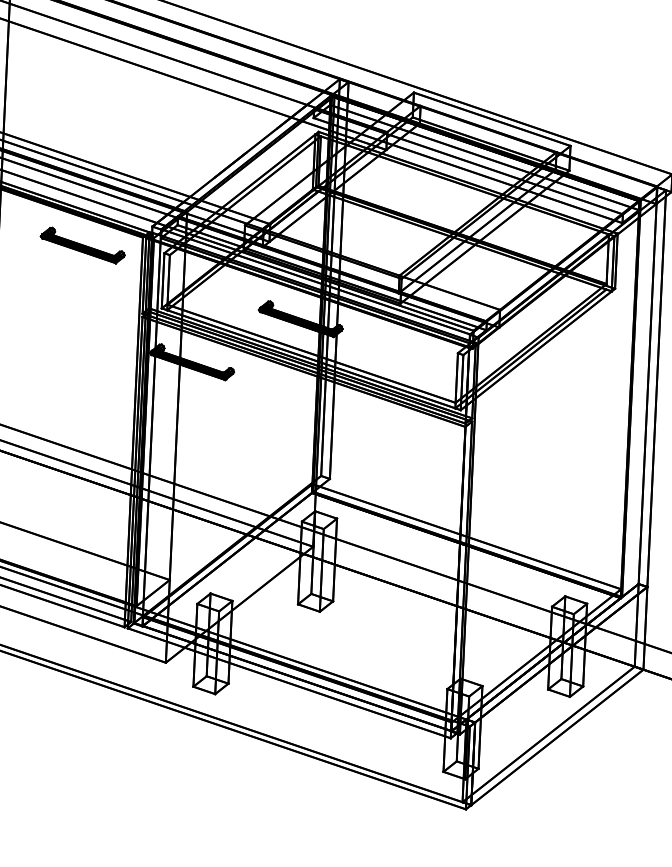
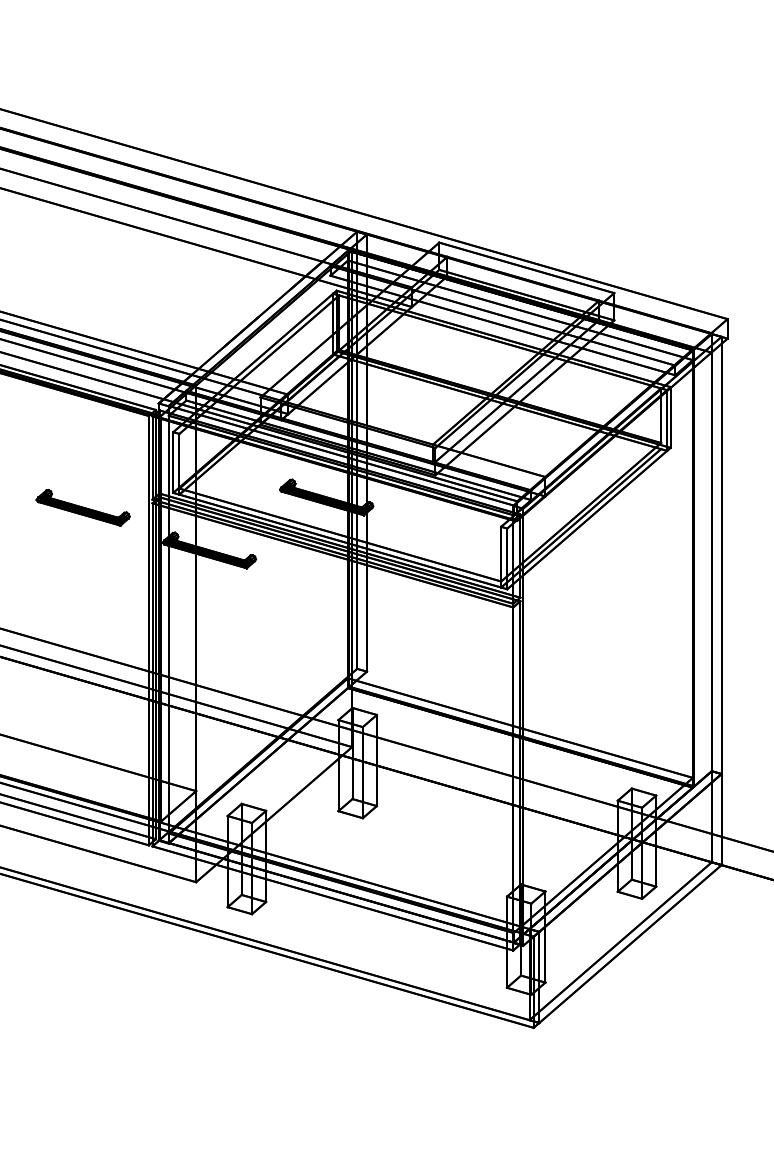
part: (82, 245) -> (82, 507), moved

